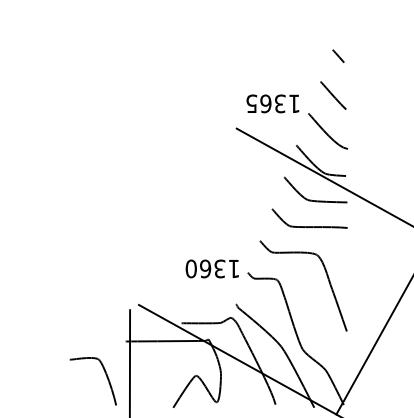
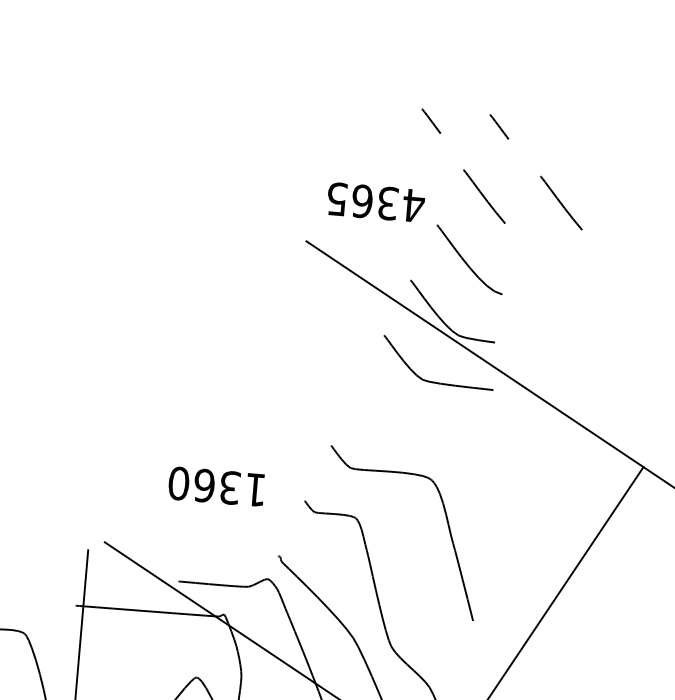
line: (300, 55) -> (431, 119), added
line: (376, 95) -> (561, 202), added
text: (294, 103) -> (413, 204), 1365 -> 4365
part: (309, 226) -> (421, 427), removed
text: (211, 268) -> (215, 485), moved

